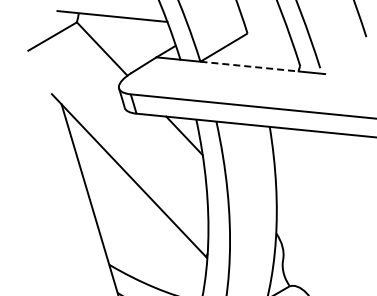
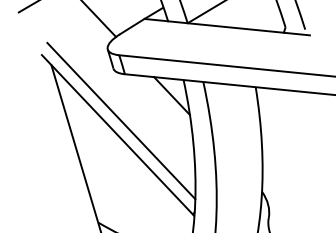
line: (250, 66) -> (236, 27), dashed -> solid
line: (132, 161) -> (120, 121), added

